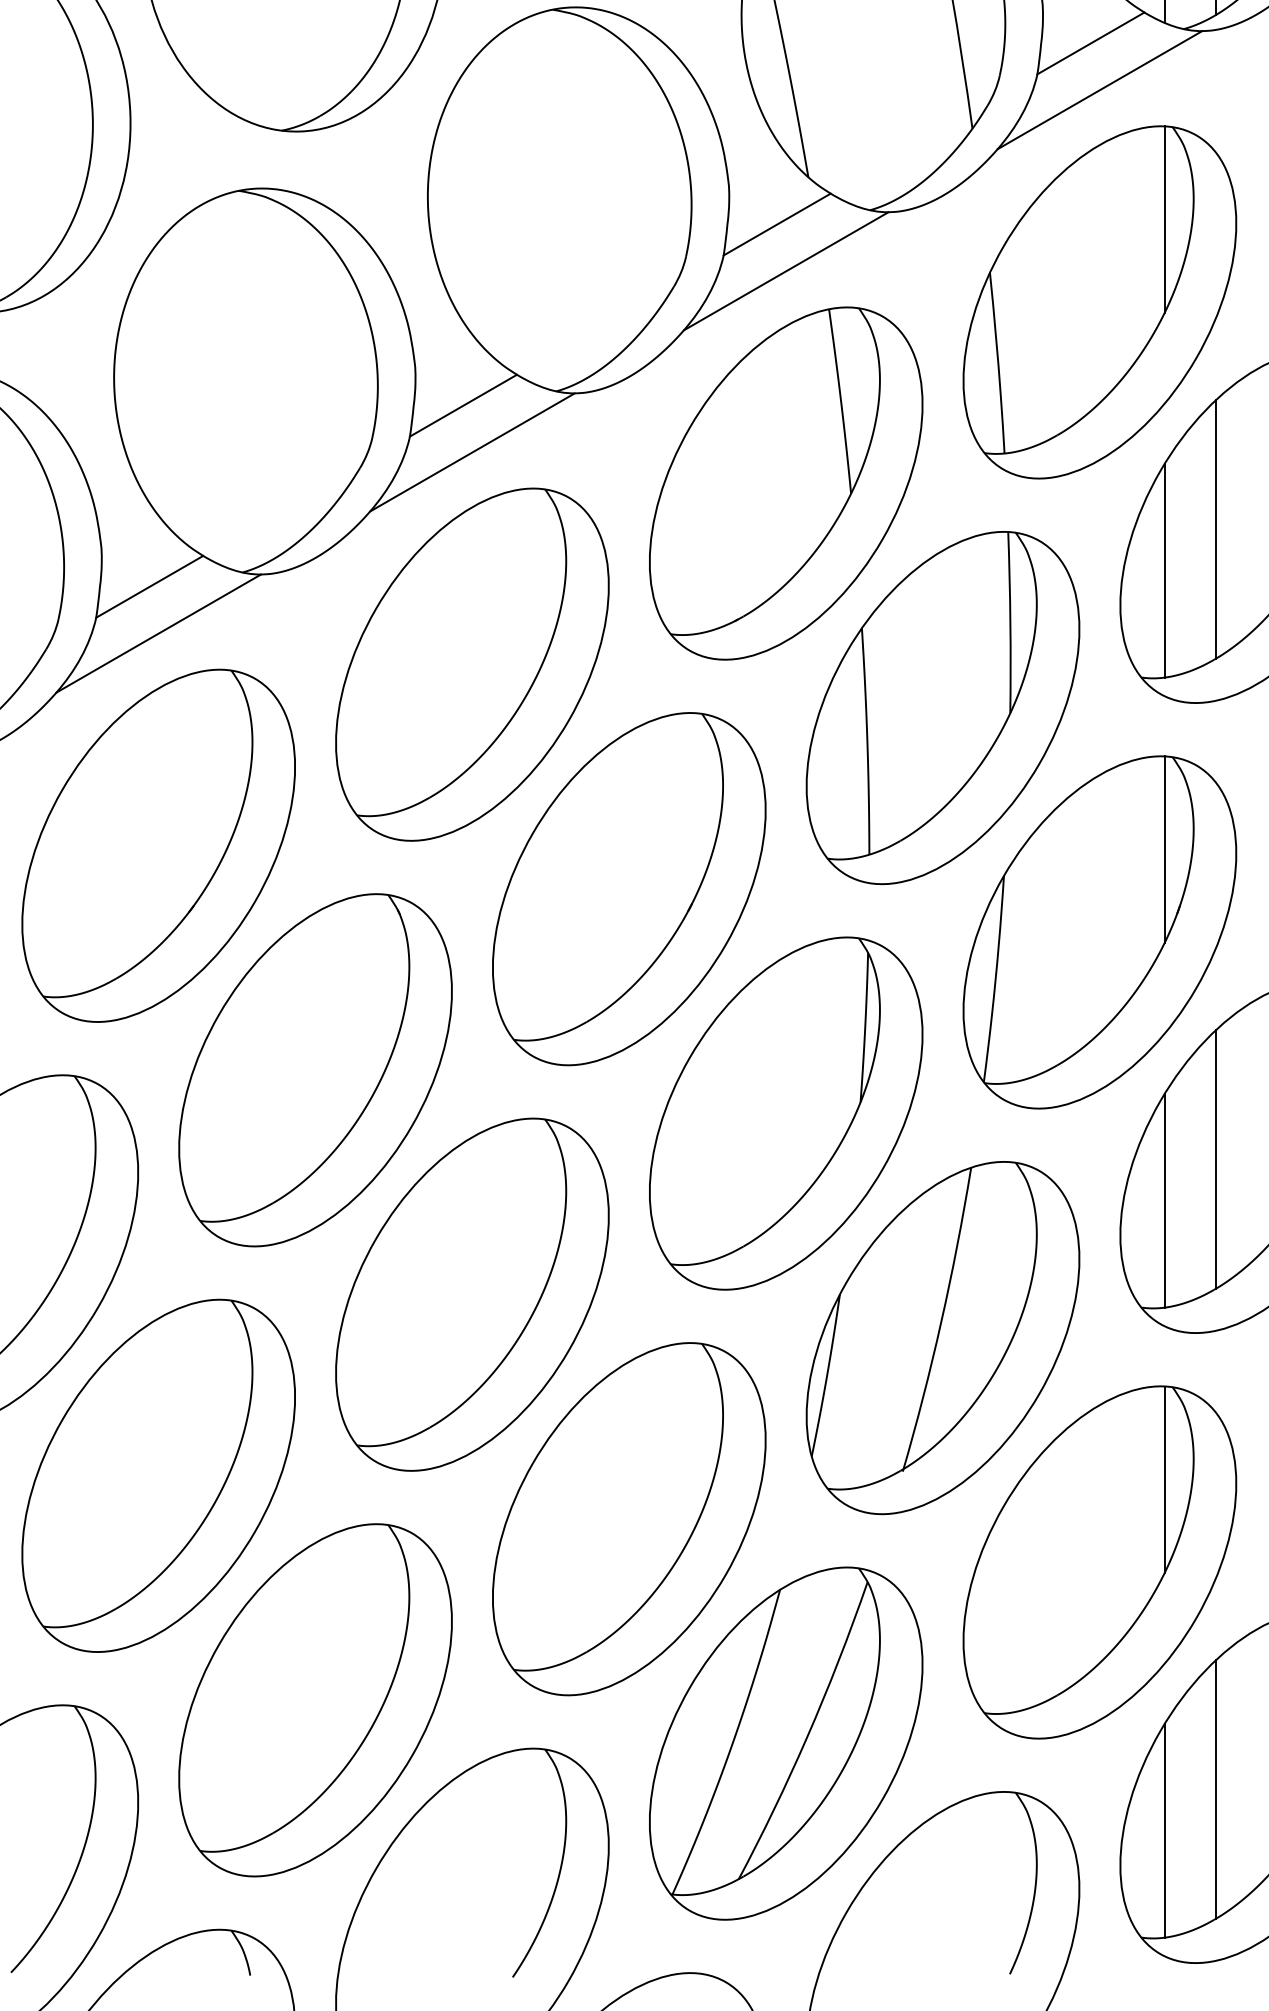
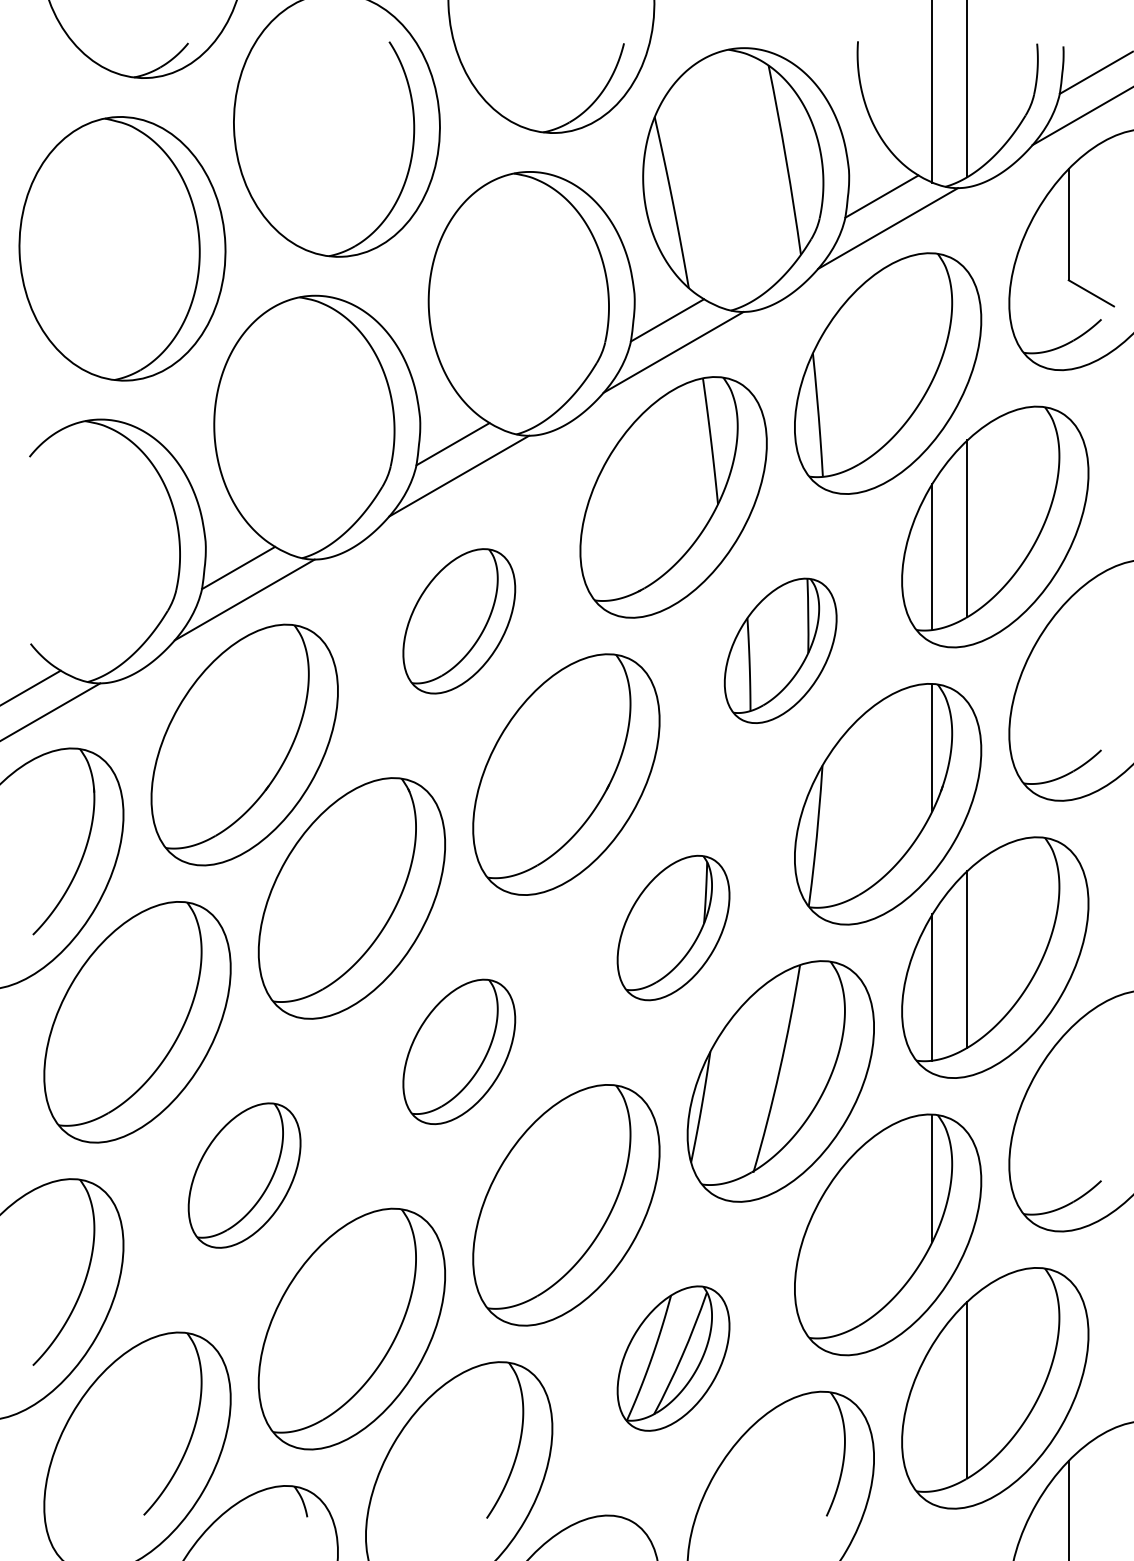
line: (1164, 218) -> (932, 316), removed
part: (472, 665) -> (459, 621), size x0.6
part: (942, 707) -> (780, 650), size x0.6
part: (785, 1112) -> (673, 927), size x0.6
part: (472, 1294) -> (459, 1051), size x0.6
part: (158, 1475) -> (244, 1175), size x0.6
part: (785, 1743) -> (673, 1358), size x0.6
line: (1164, 1831) -> (932, 1418), removed

